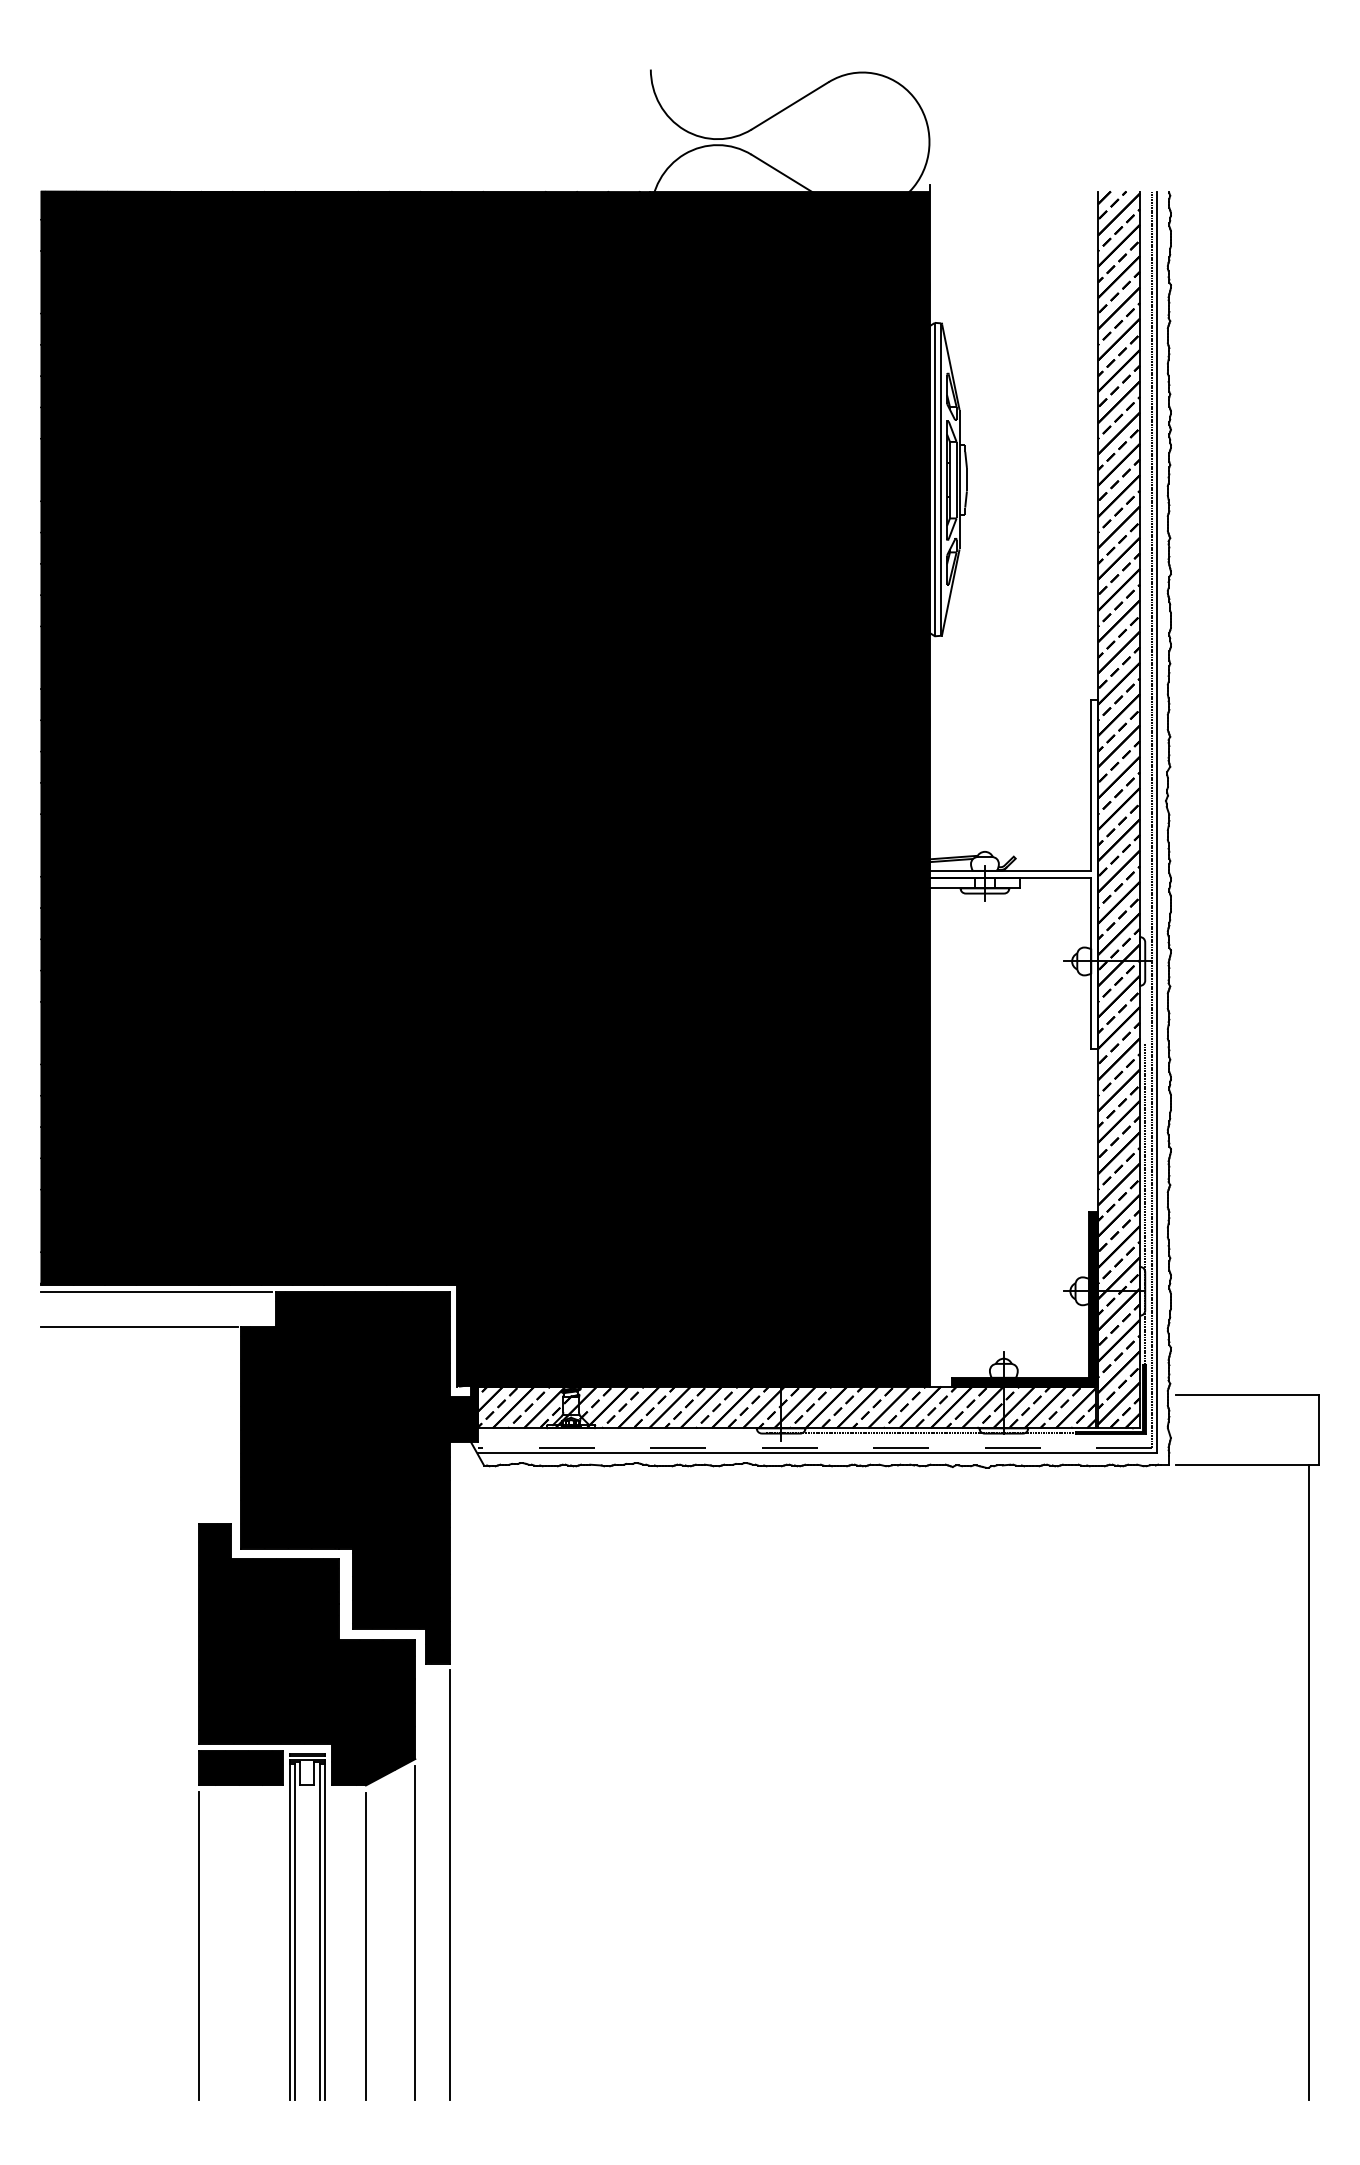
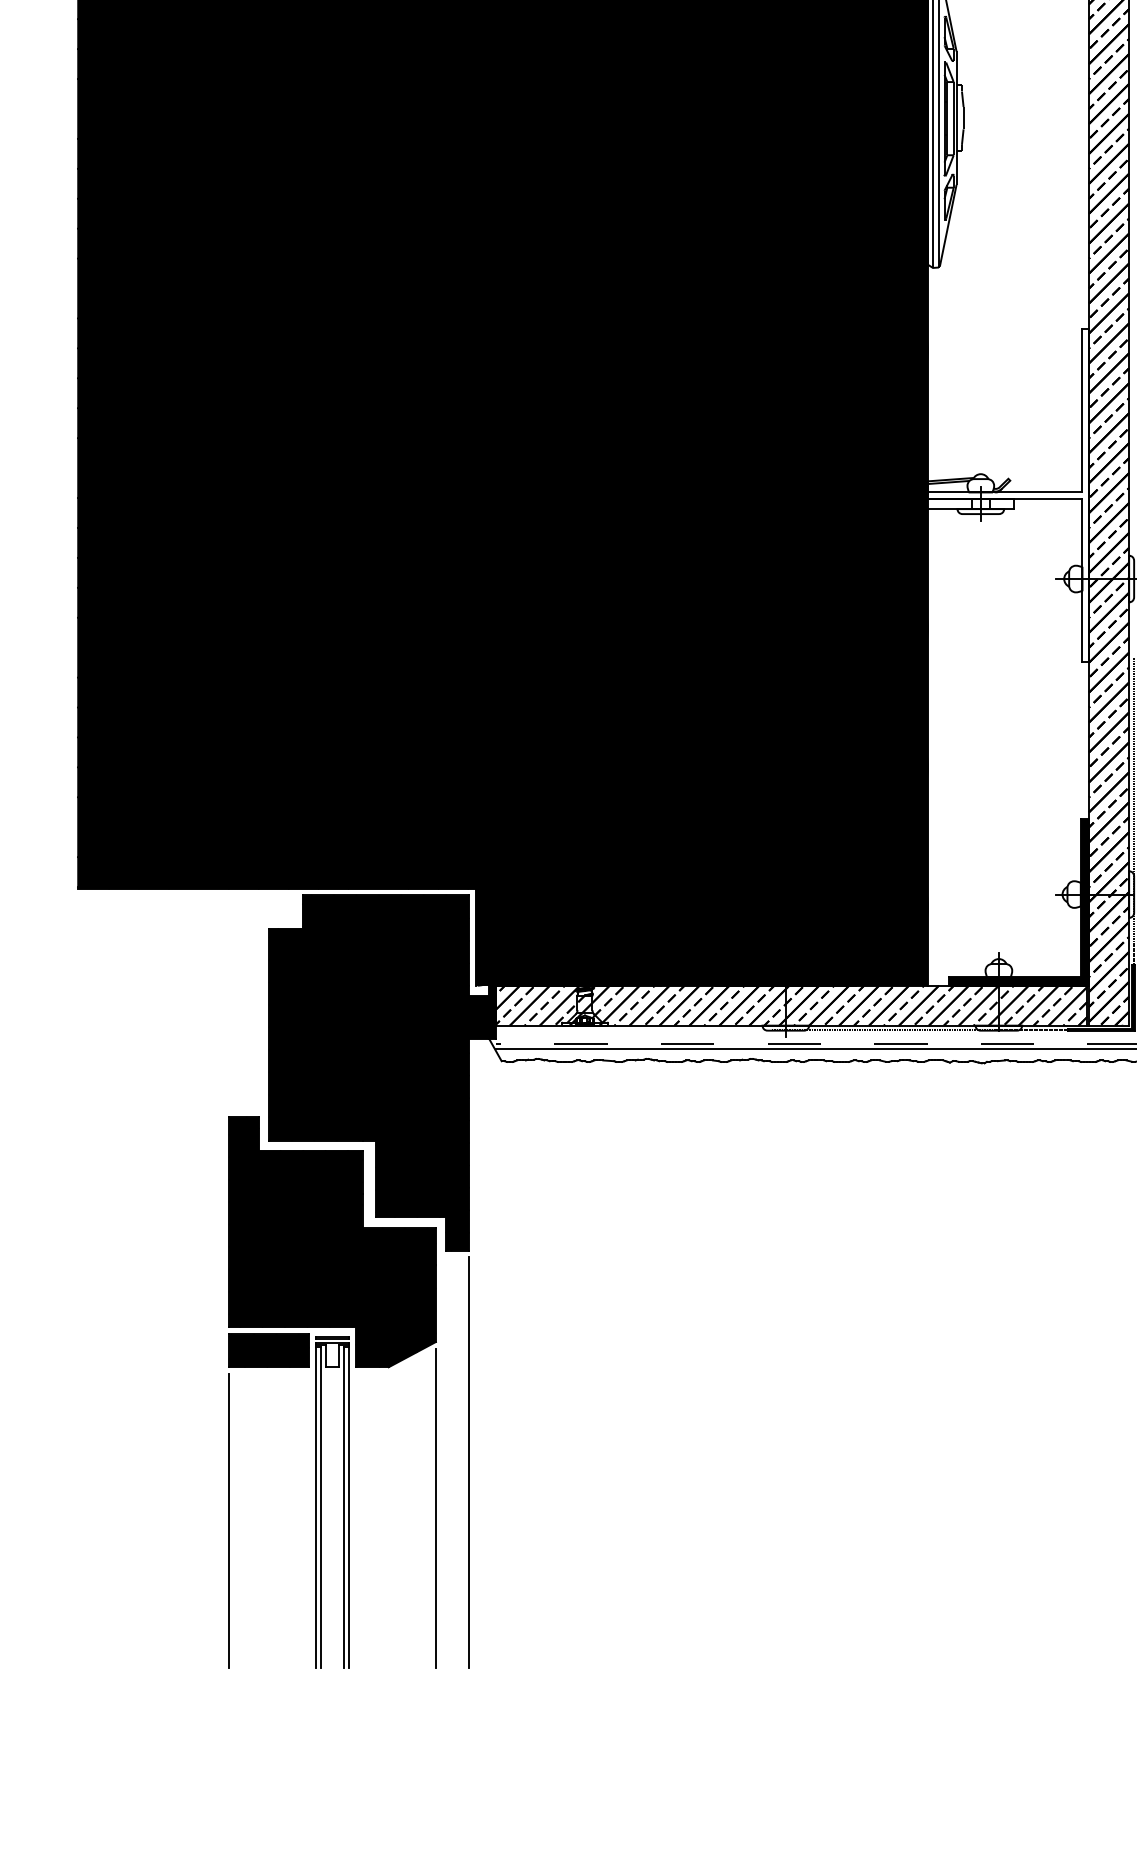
line: (156, 1292) -> (188, 895), removed
line: (138, 1326) -> (171, 928), removed
line: (365, 1946) -> (388, 1521), removed

